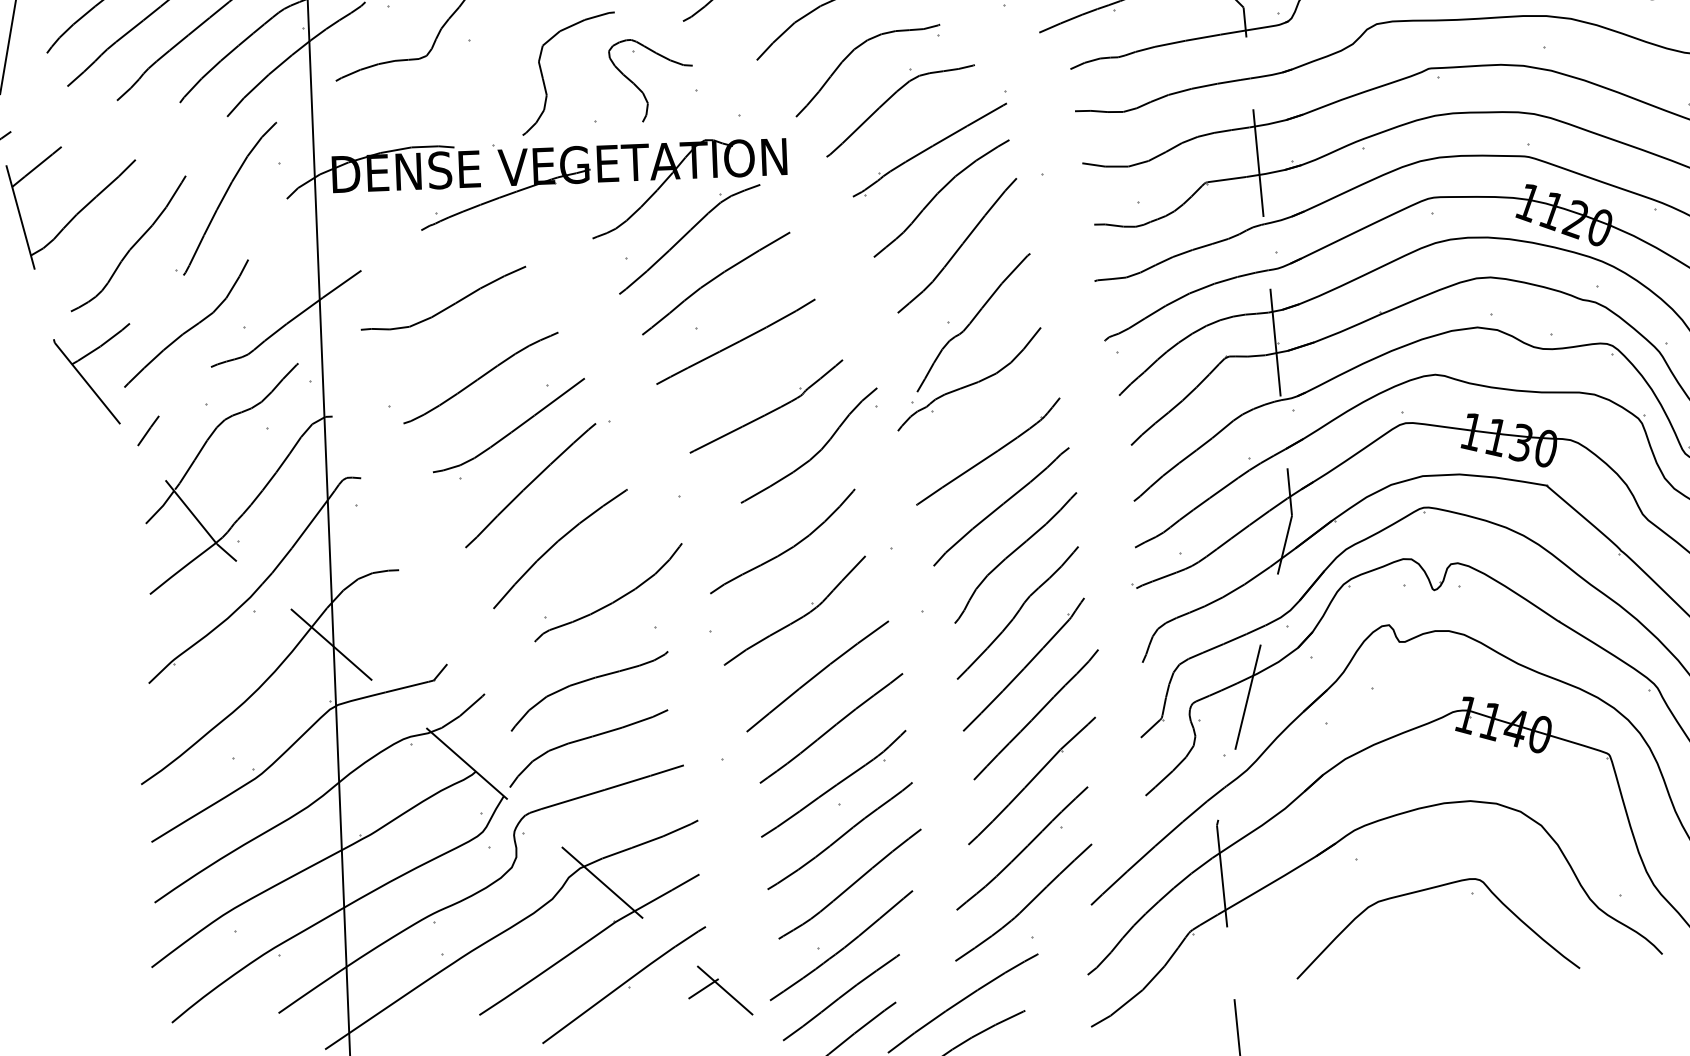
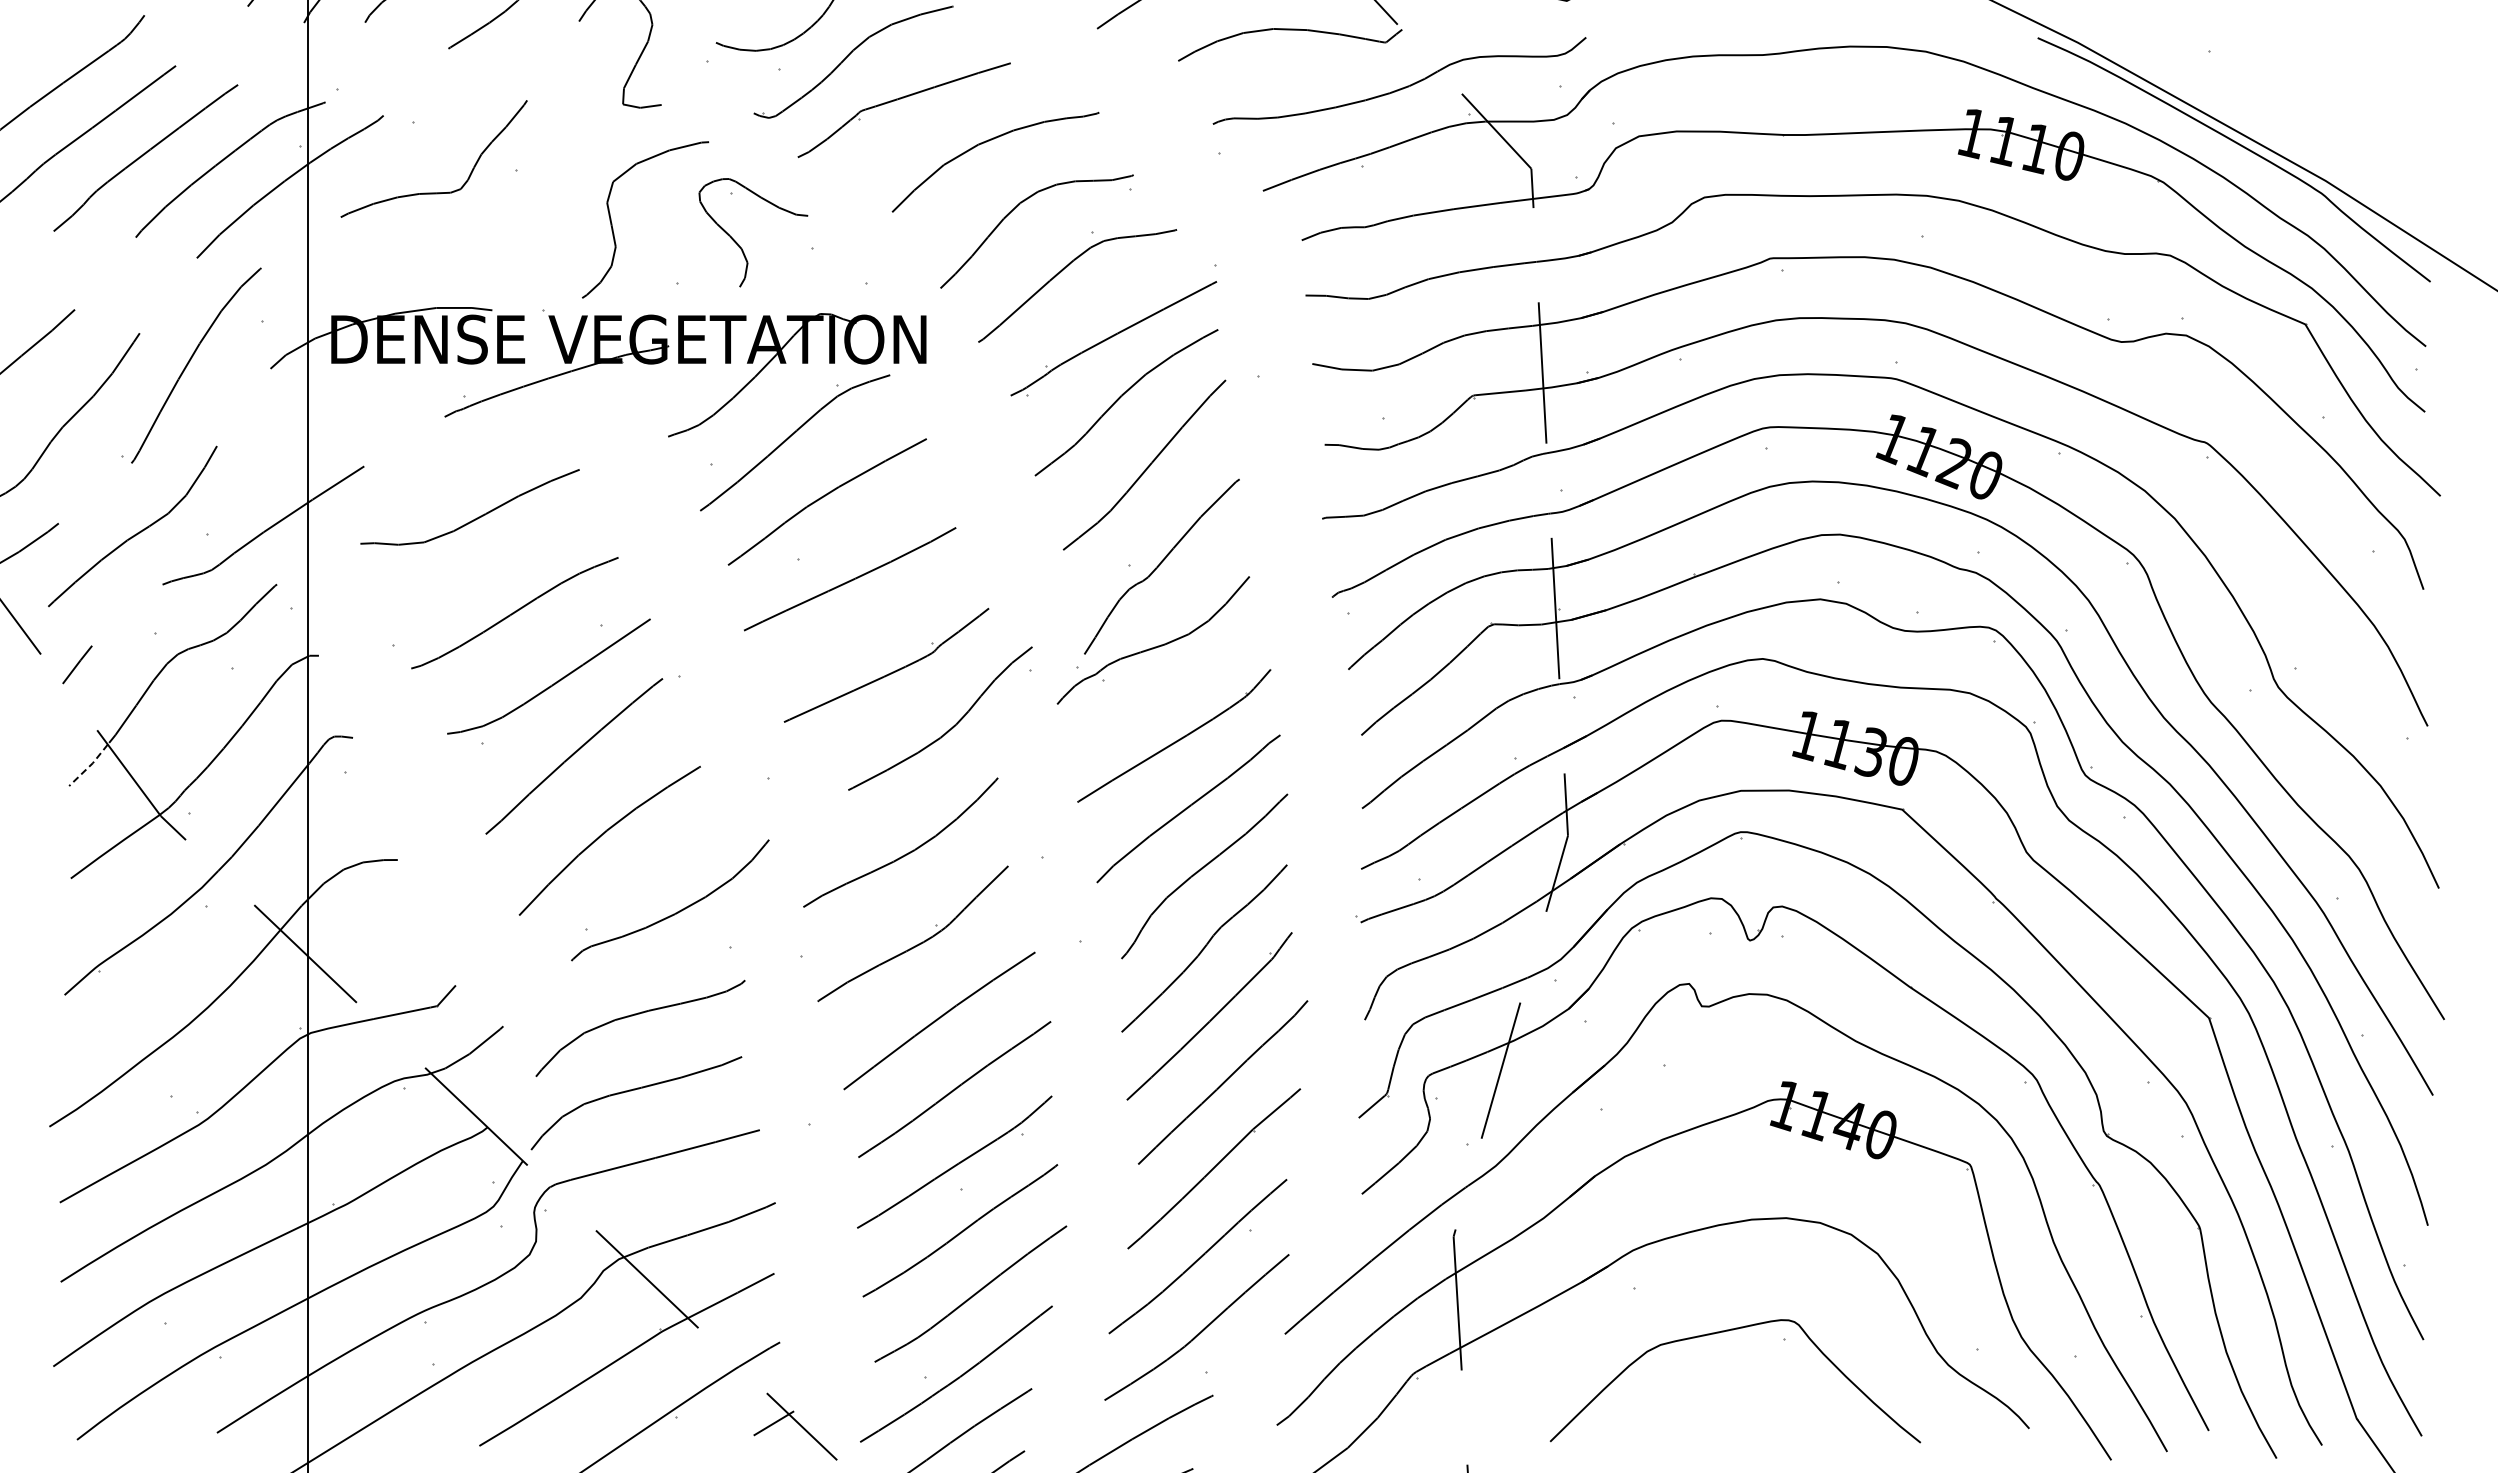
line: (160, 508) -> (89, 766), solid -> dashed

